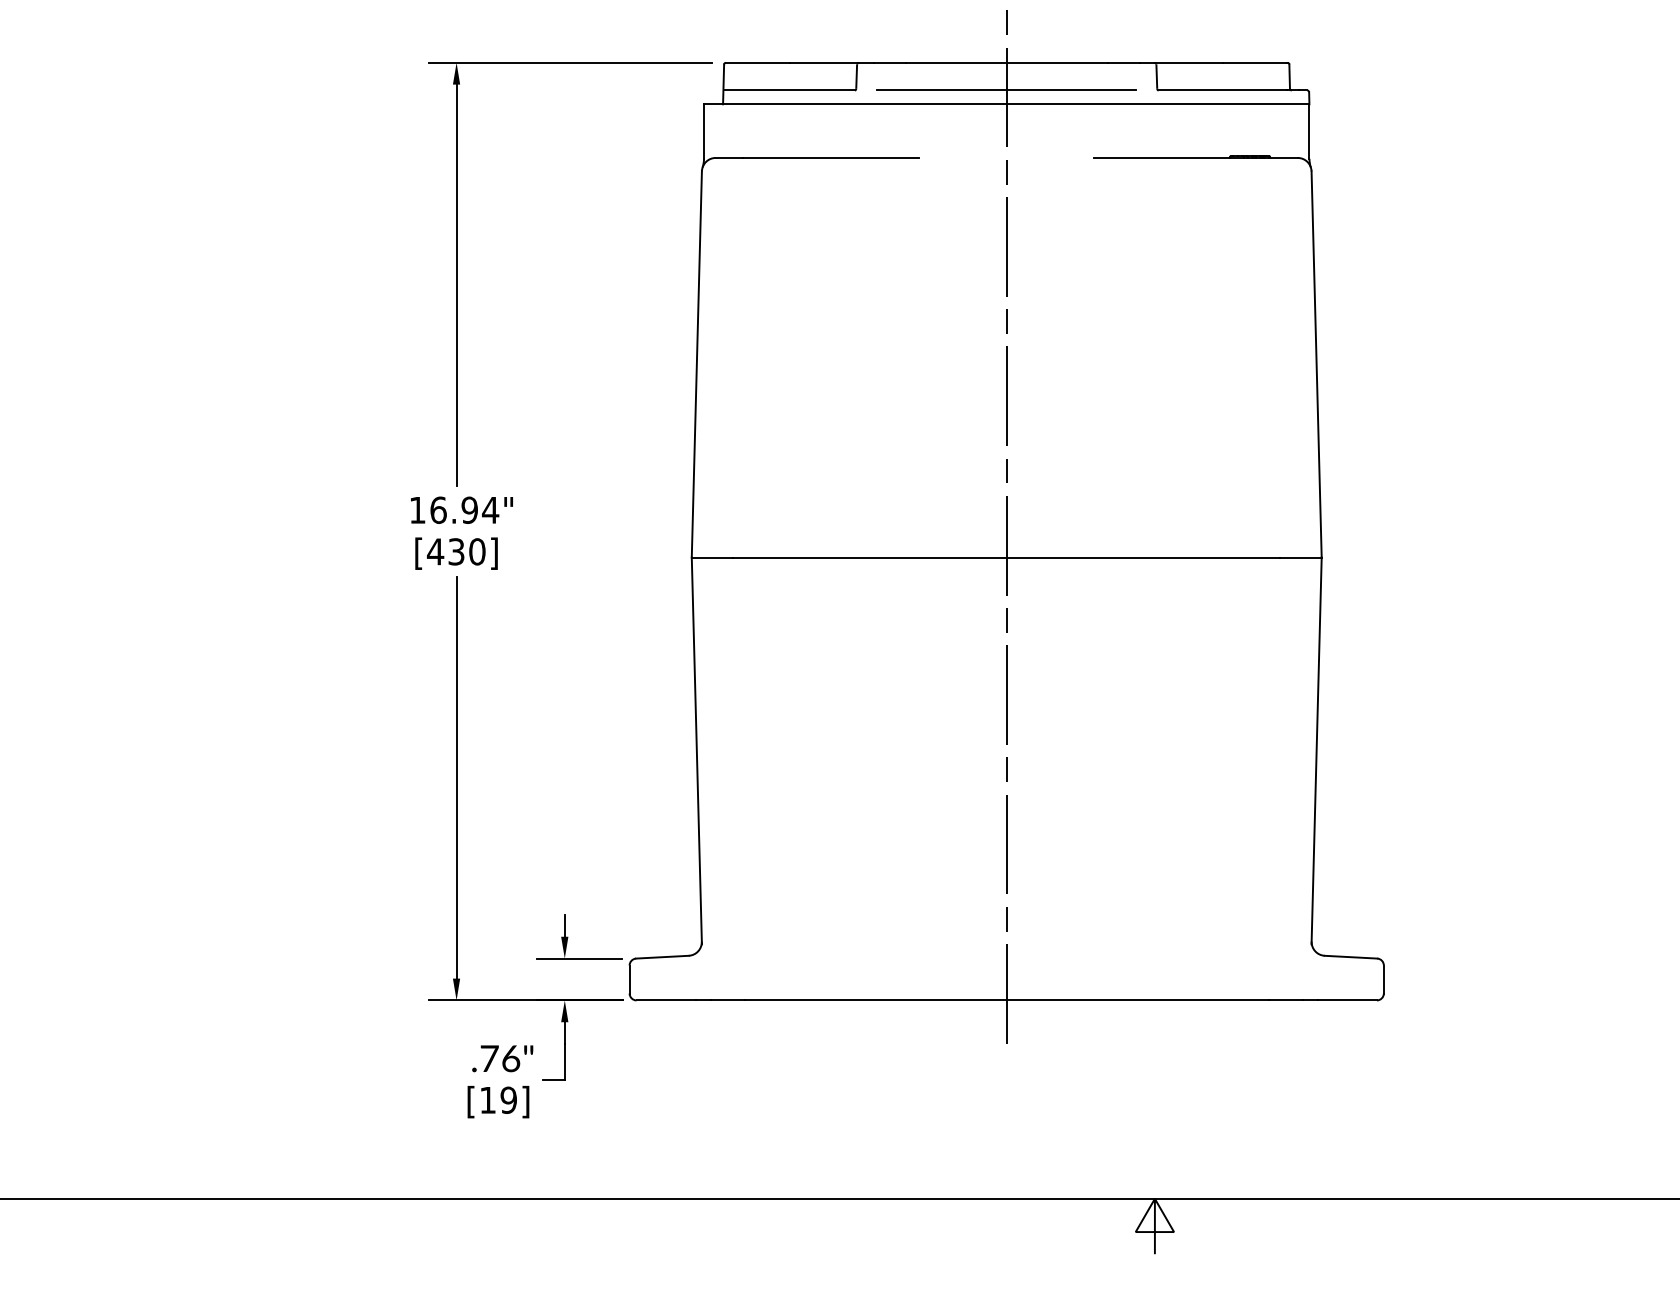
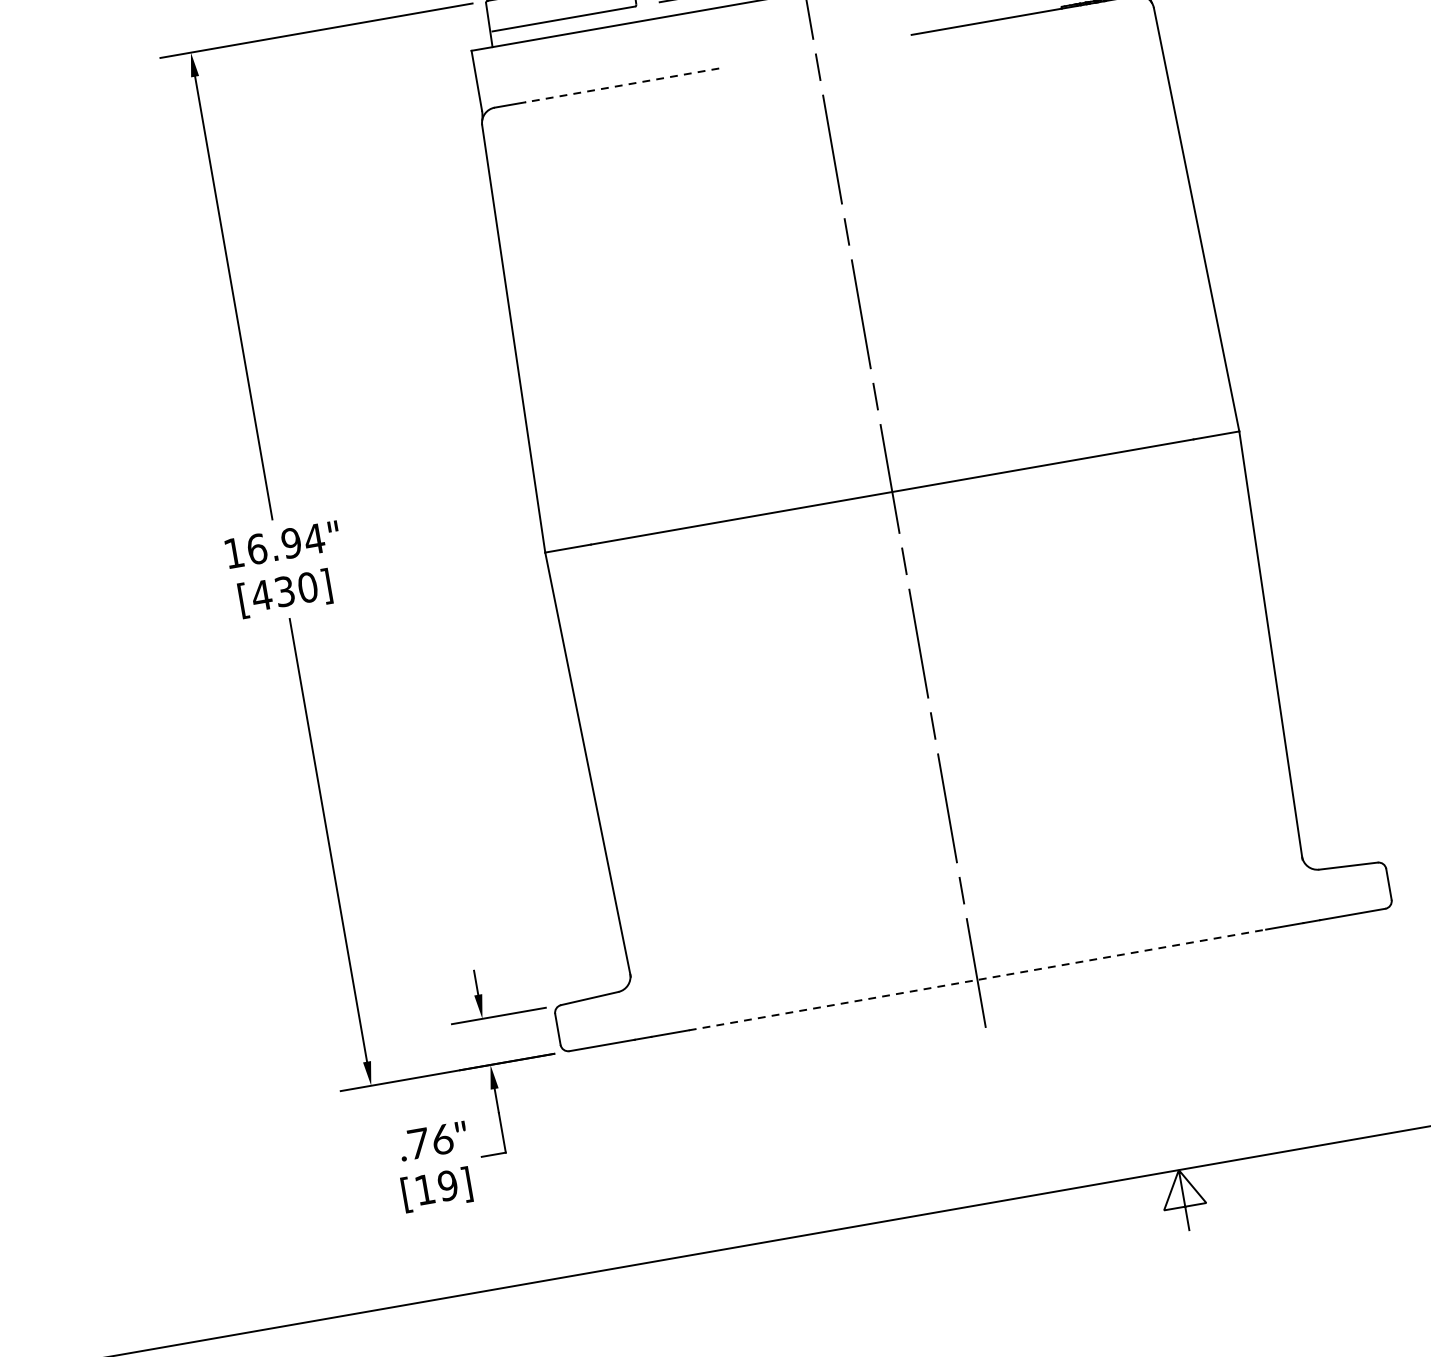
line: (831, 157) -> (622, 84), solid -> dashed
line: (1006, 1000) -> (977, 980), solid -> dashed

